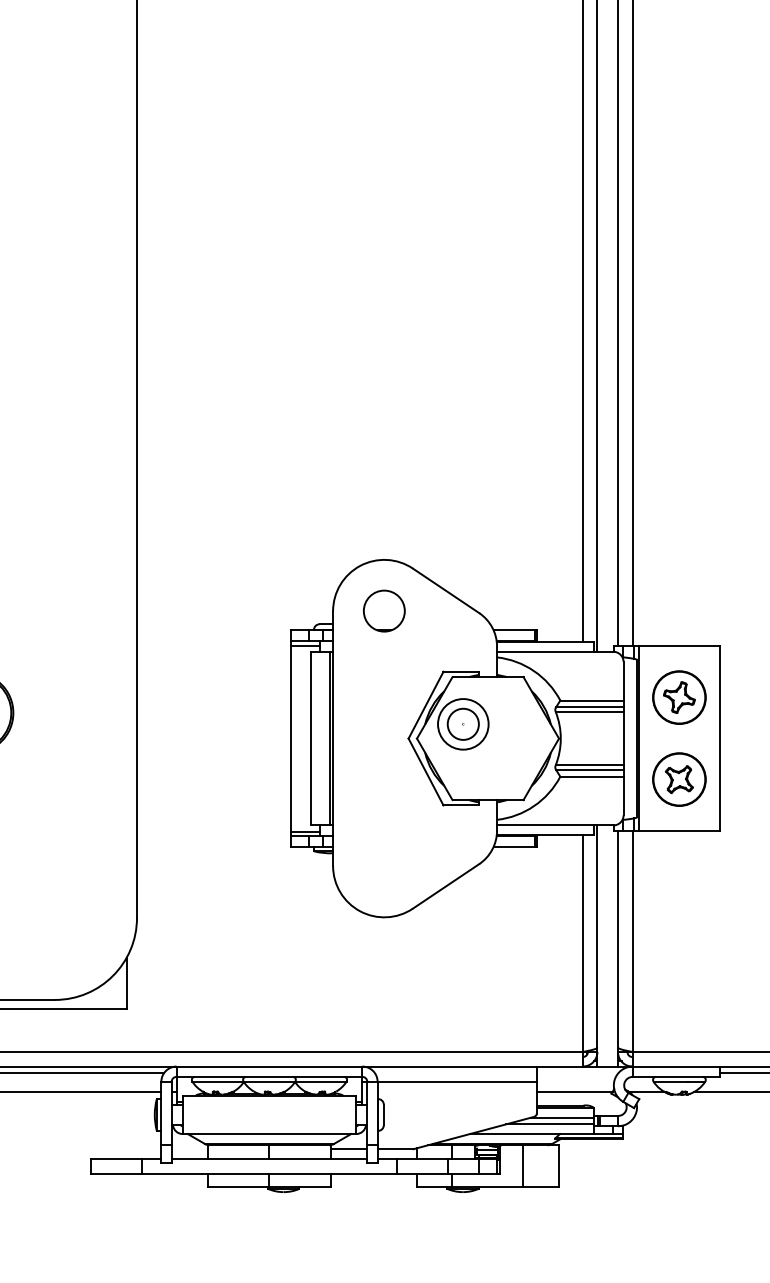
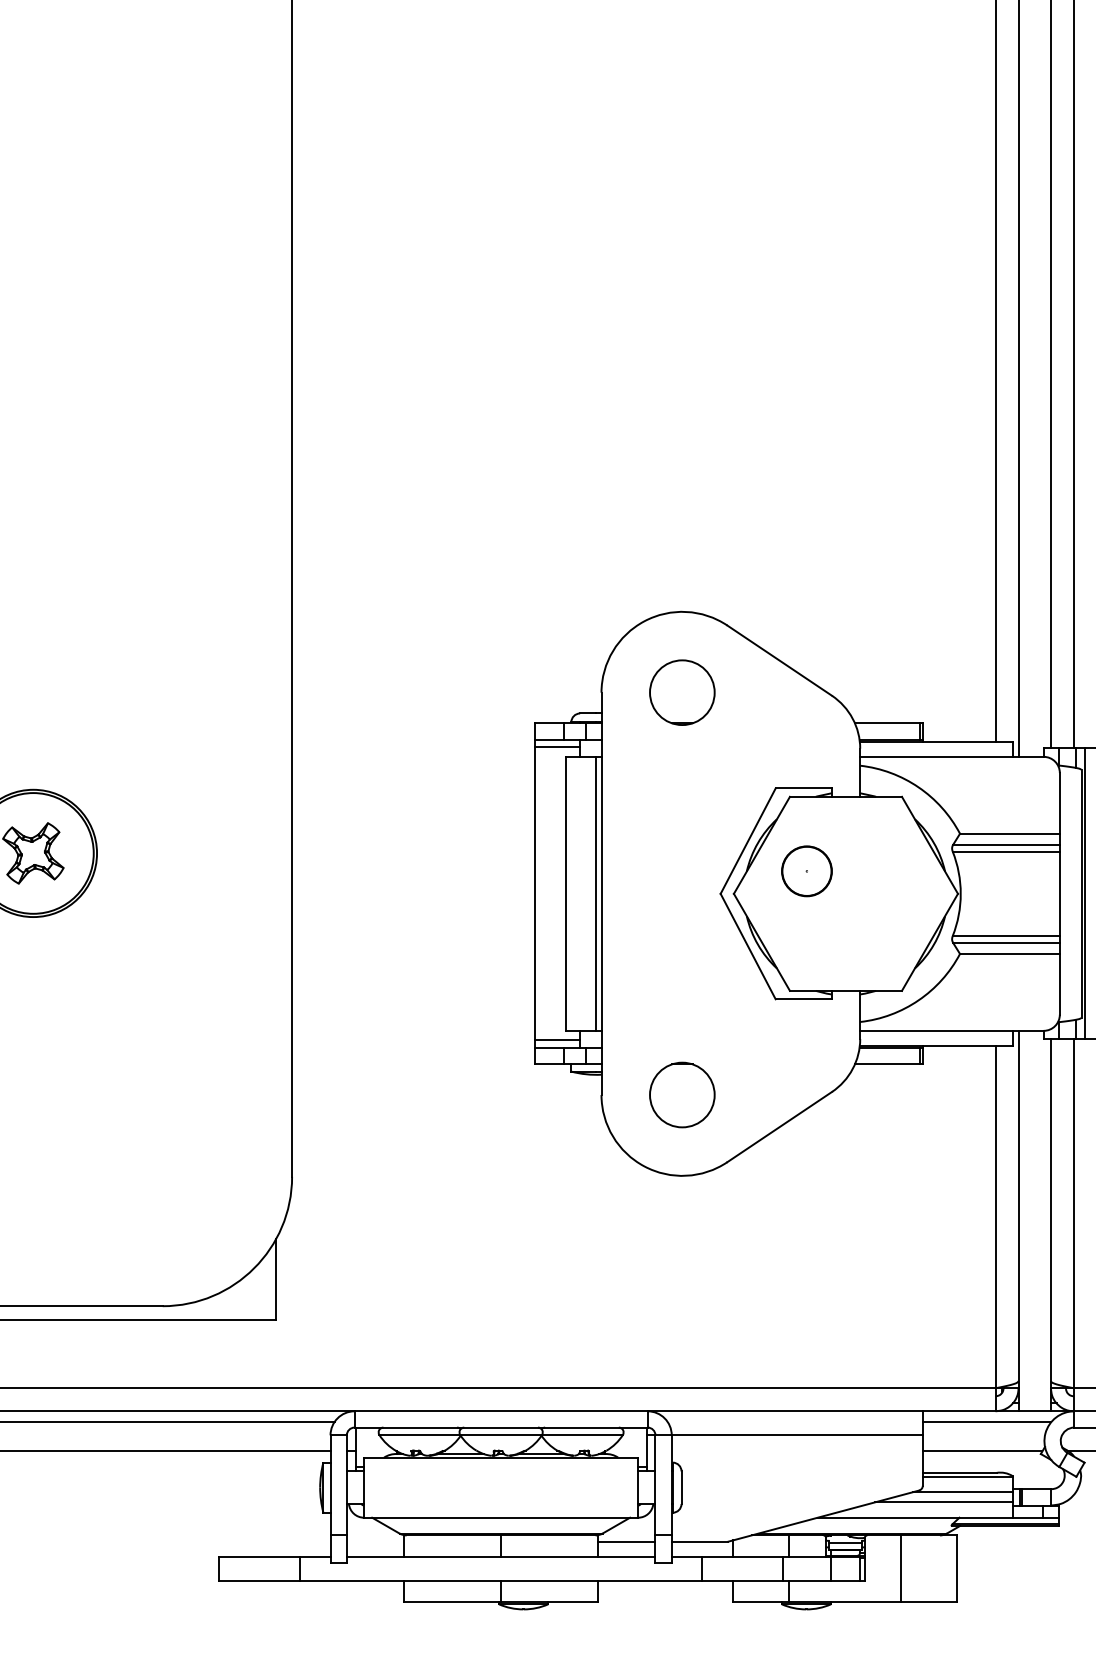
circle: (463, 724) -> (807, 871), size x0.62
part: (384, 865) -> (682, 1094), added
line: (577, 1073) -> (987, 1422), added

